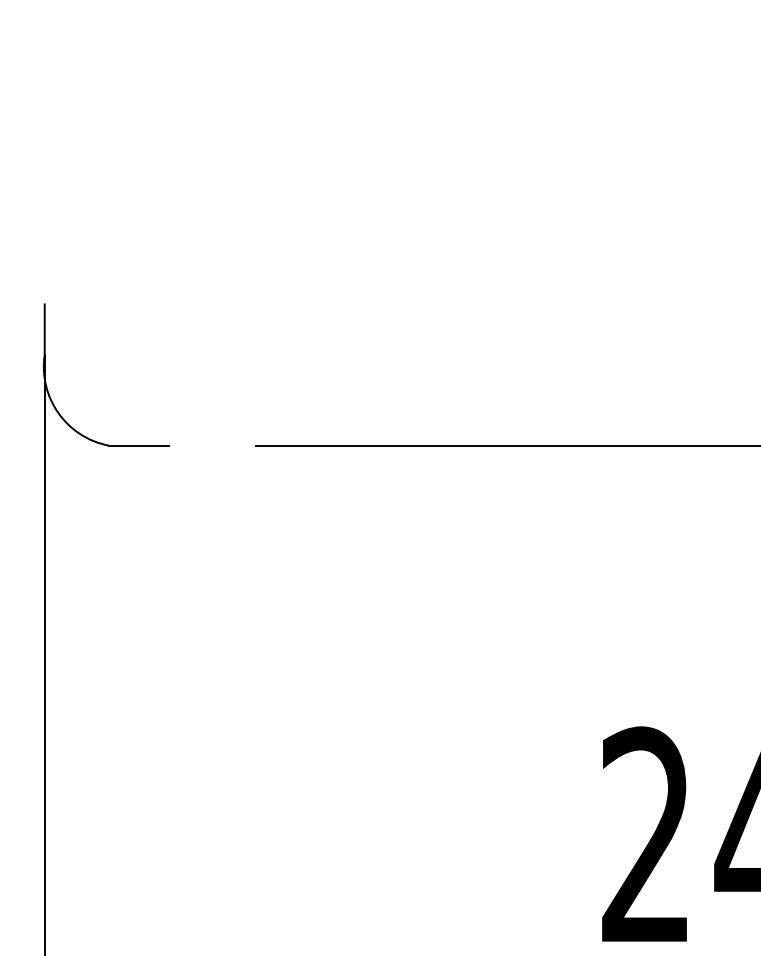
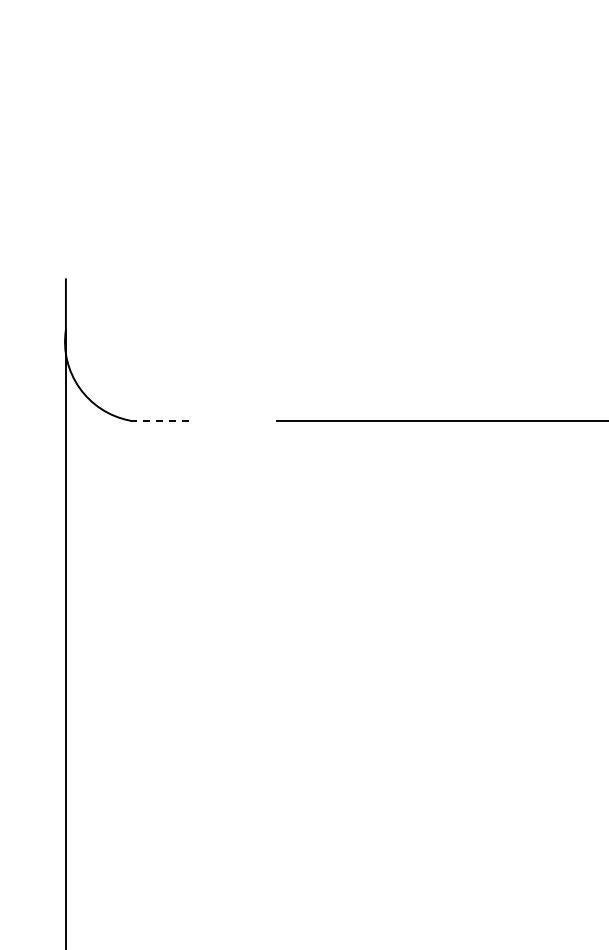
line: (139, 445) -> (160, 420), solid -> dashed

